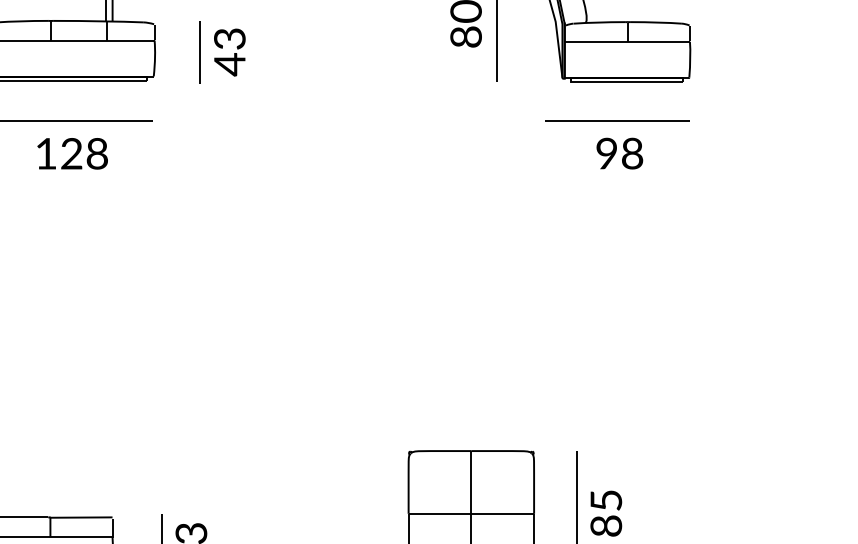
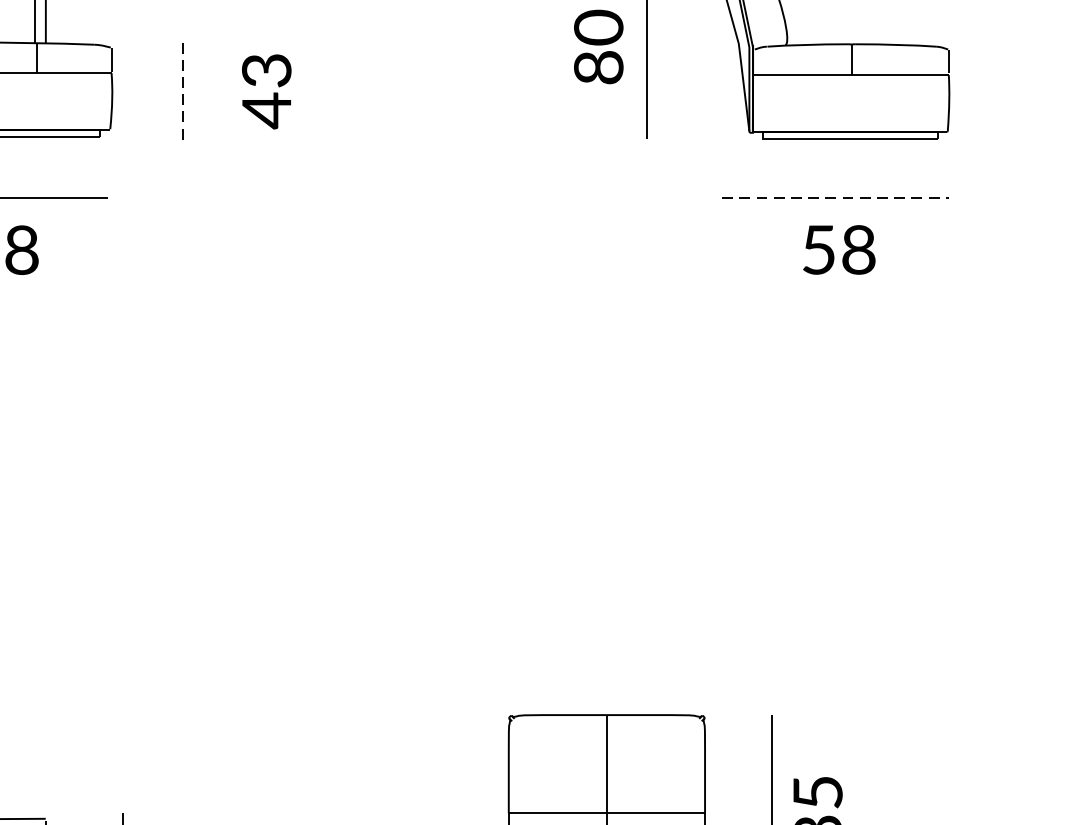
text: (229, 52) -> (266, 91), moved
line: (200, 53) -> (183, 93), solid -> dashed
line: (617, 120) -> (835, 198), solid -> dashed
text: (606, 153) -> (818, 249), 98 -> 58

